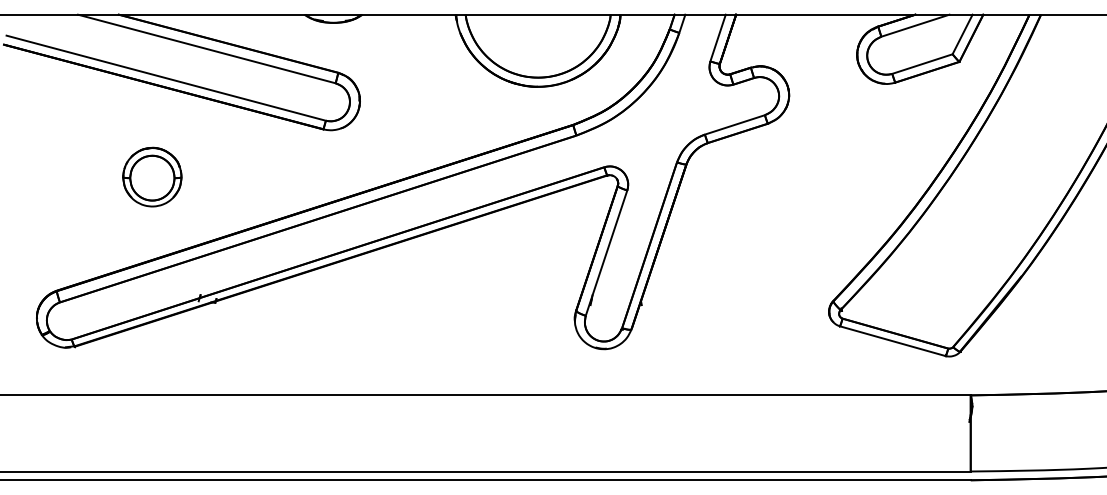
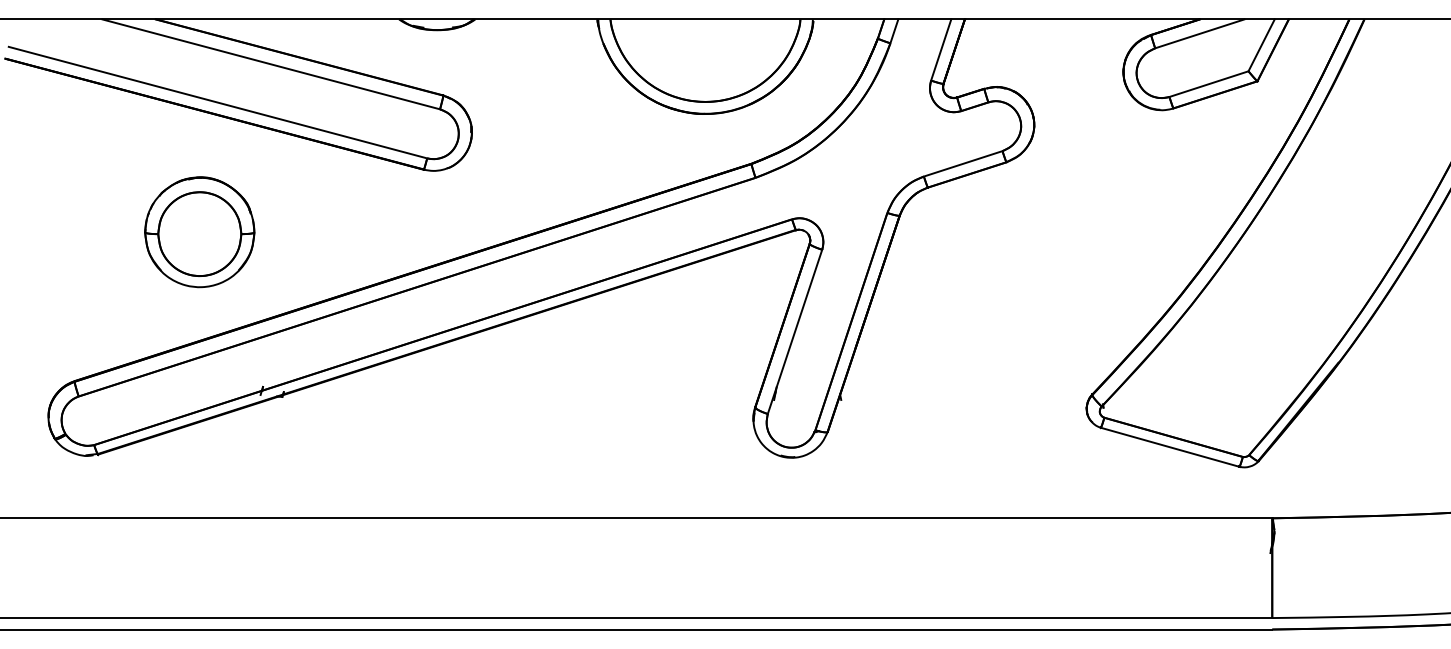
part: (152, 177) -> (199, 232), size x1.43

